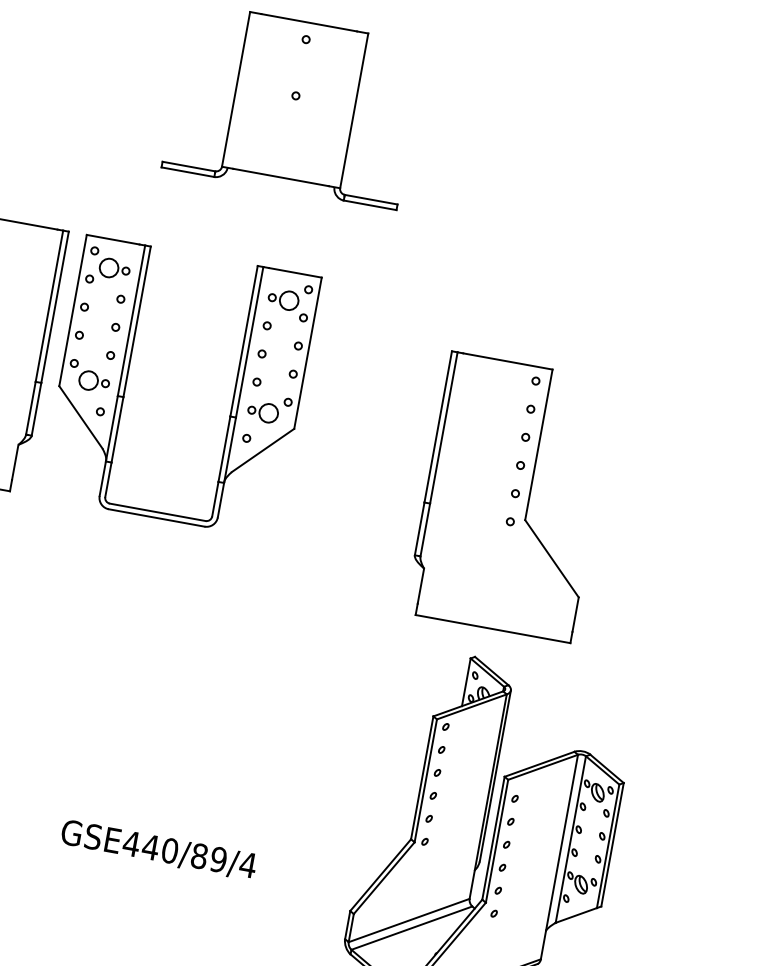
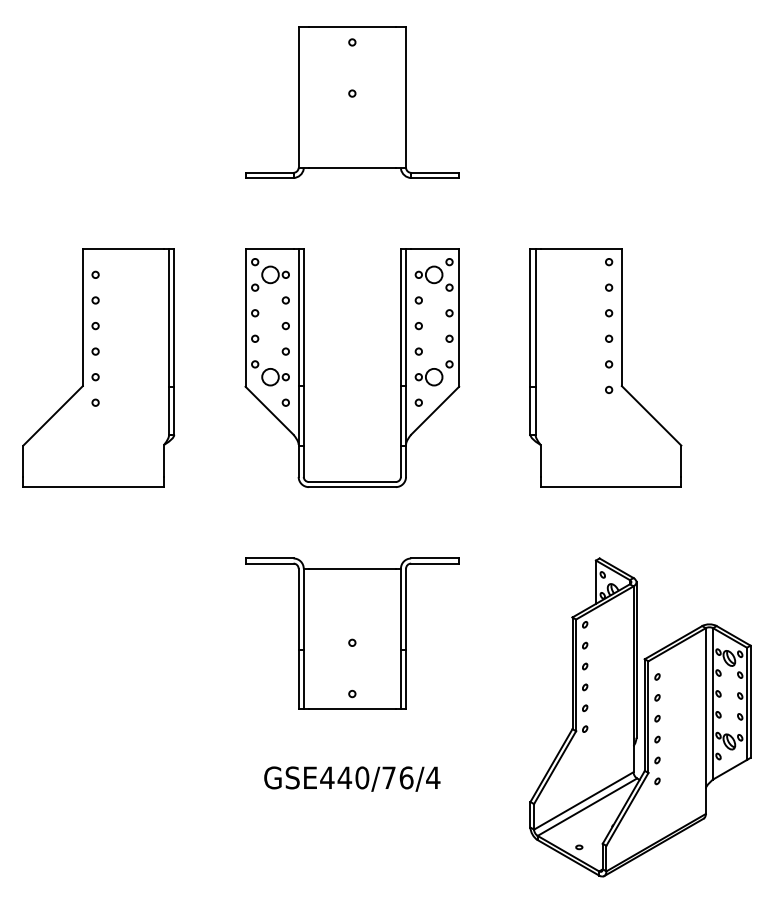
part: (127, 376) -> (304, 367), moved
part: (510, 496) -> (605, 367), moved
part: (188, 690) -> (352, 633), added
text: (208, 857) -> (397, 777), GSE440/89/4 -> GSE440/76/4

